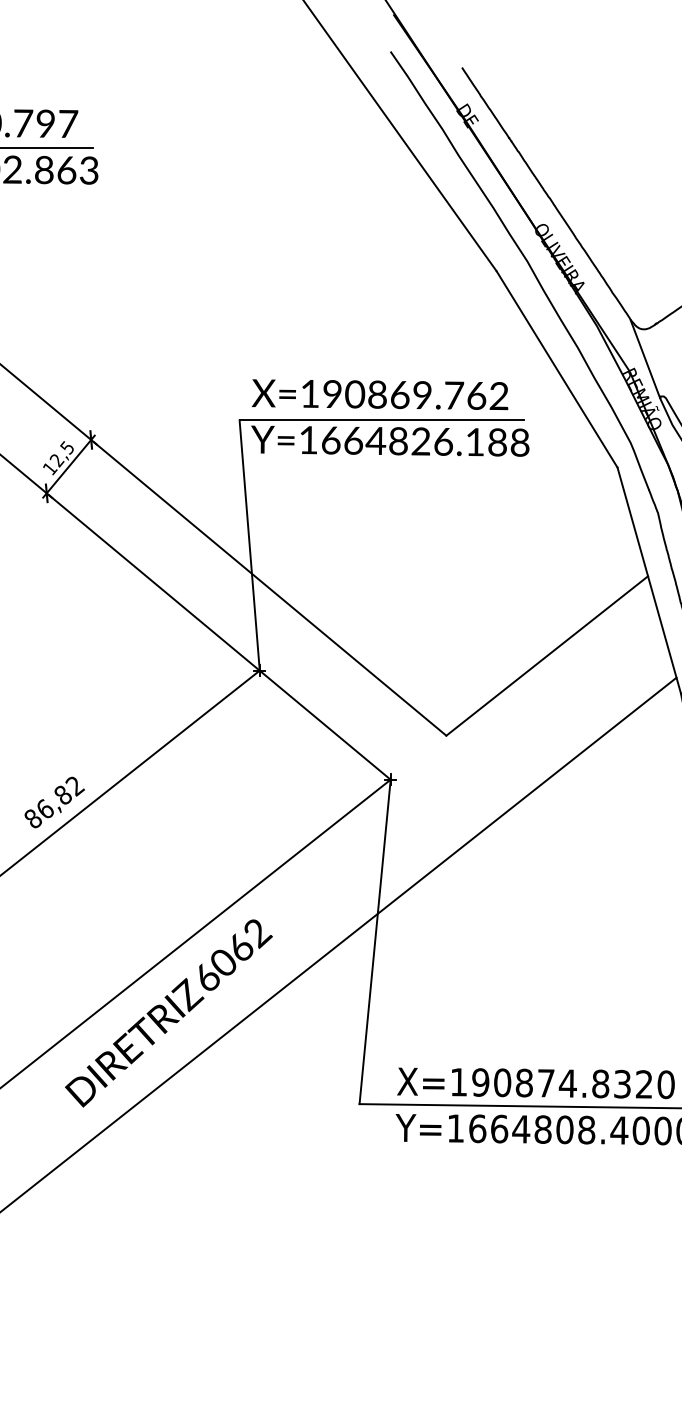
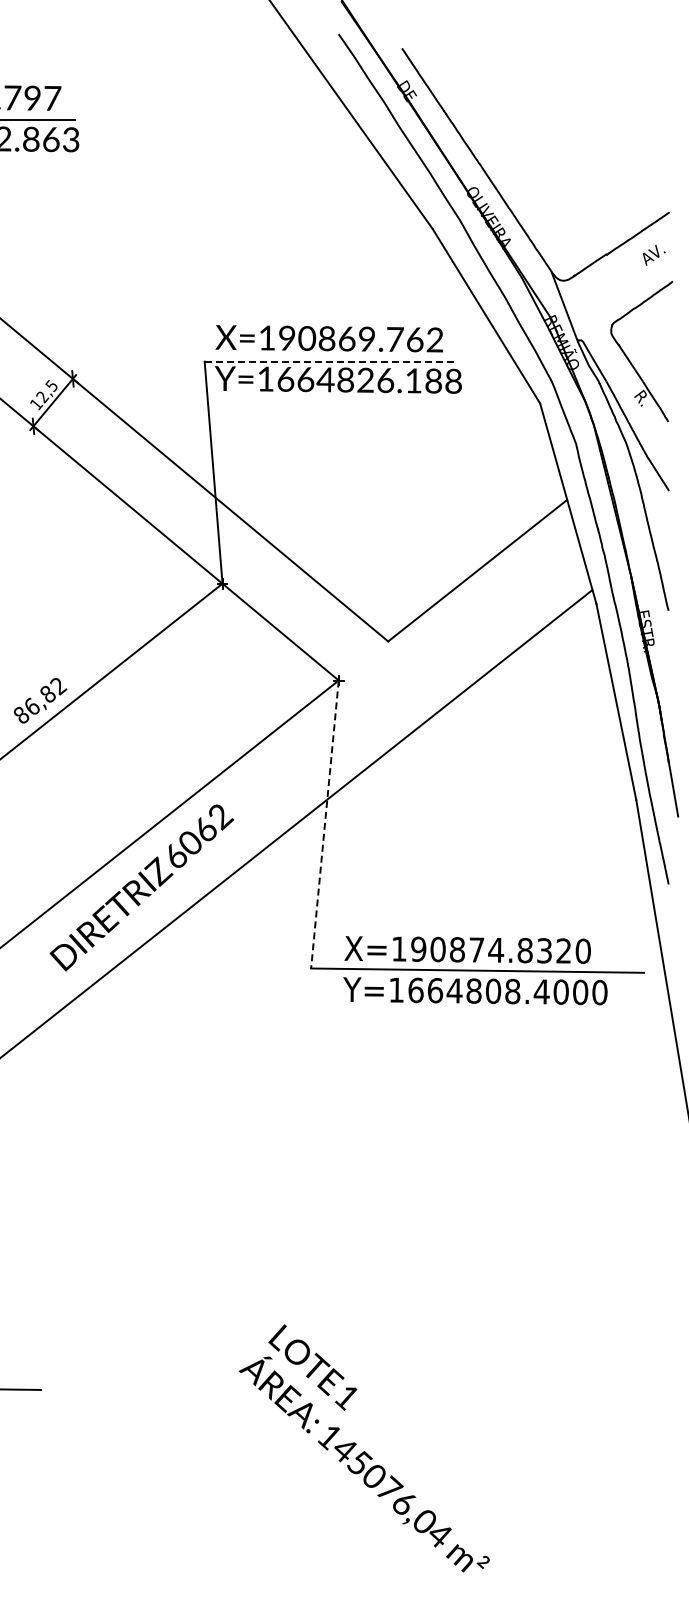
line: (382, 420) -> (331, 361), solid -> dashed
line: (374, 941) -> (324, 824), solid -> dashed

